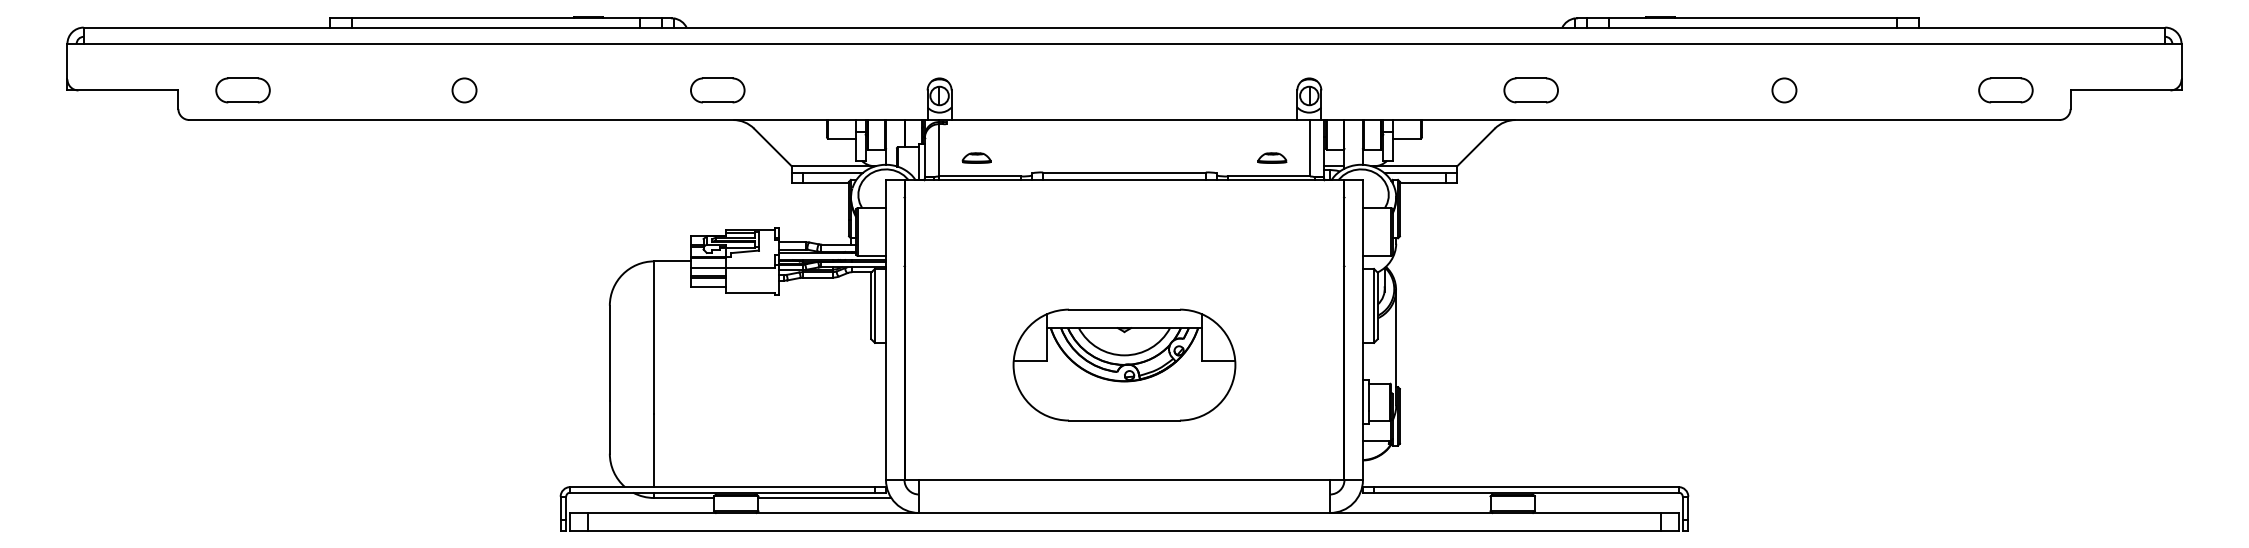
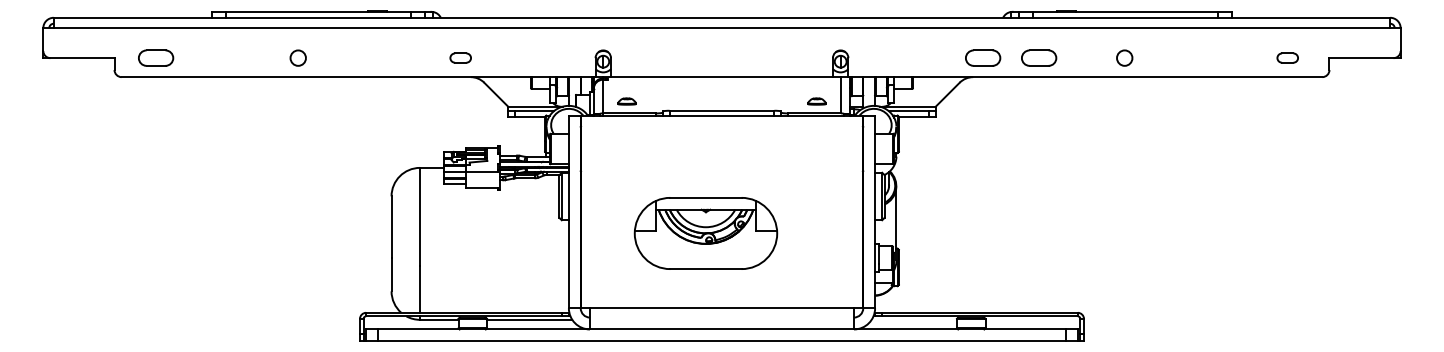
part: (717, 89) -> (460, 57), size x0.6
part: (1619, 89) -> (1039, 57), added
circle: (1784, 89) -> (1124, 57), moved
part: (2005, 89) -> (1287, 57), size x0.6
part: (1123, 365) -> (705, 233), moved

